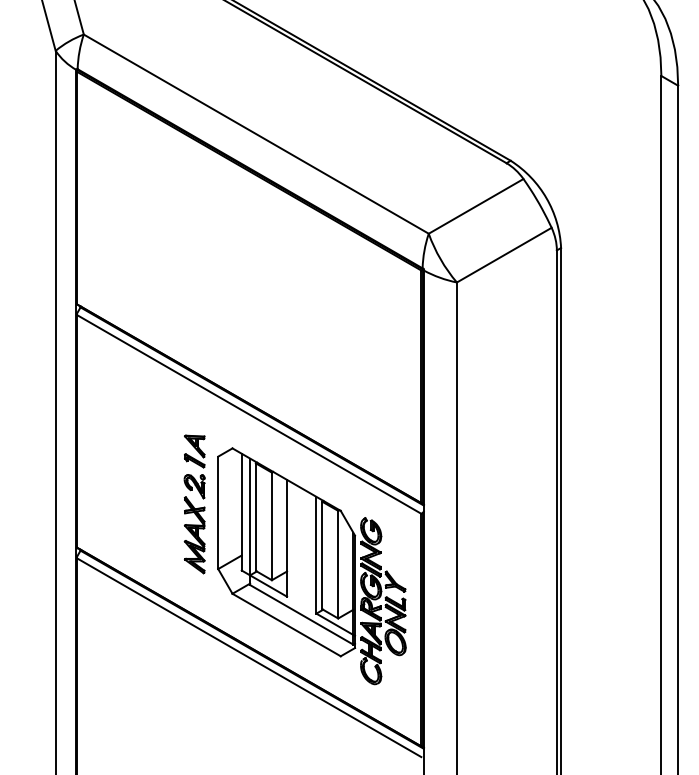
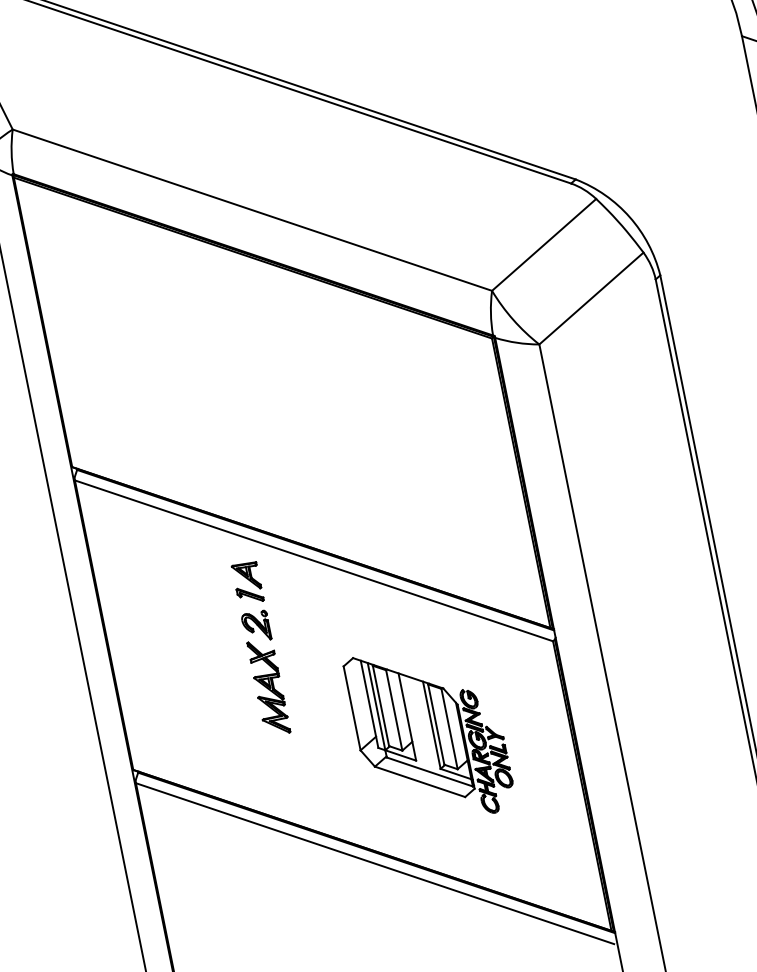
part: (194, 504) -> (260, 649), moved
part: (311, 566) -> (429, 734), size x0.6

